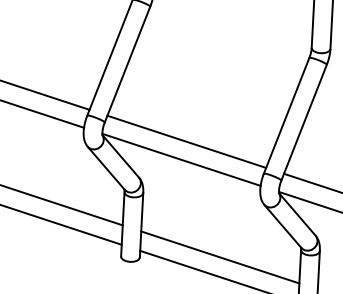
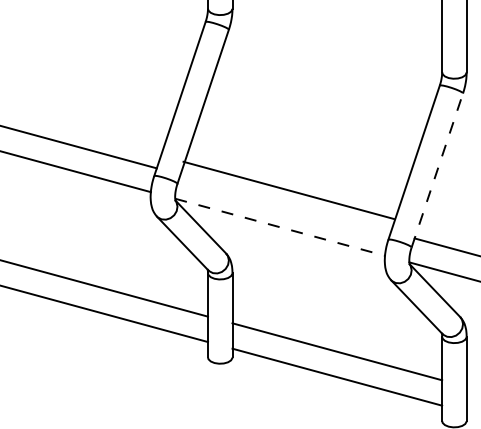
line: (304, 121) -> (437, 169), solid -> dashed
line: (186, 141) -> (288, 190), moved
line: (181, 160) -> (280, 227), solid -> dashed

